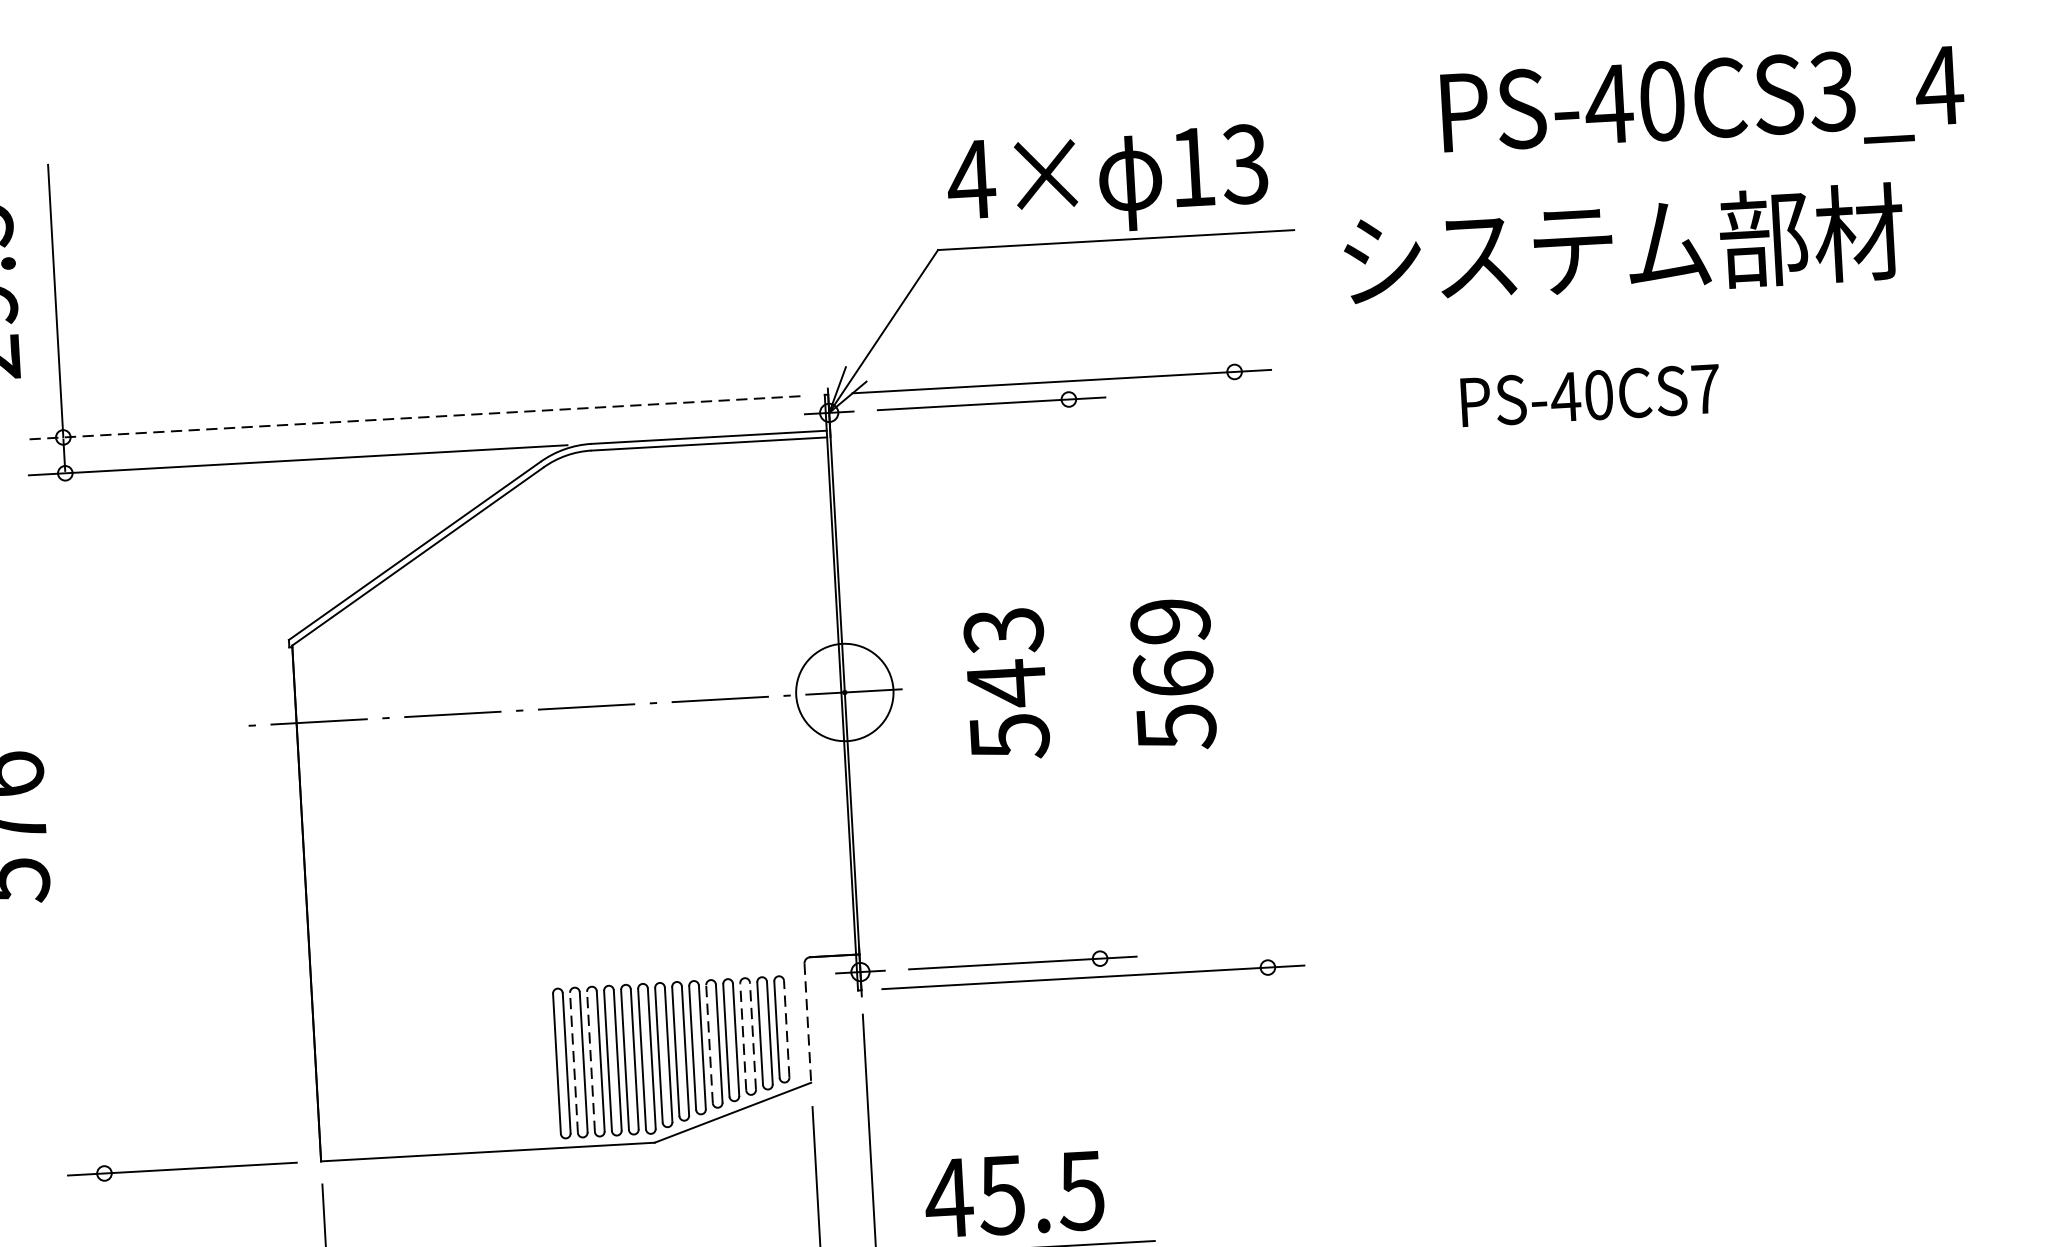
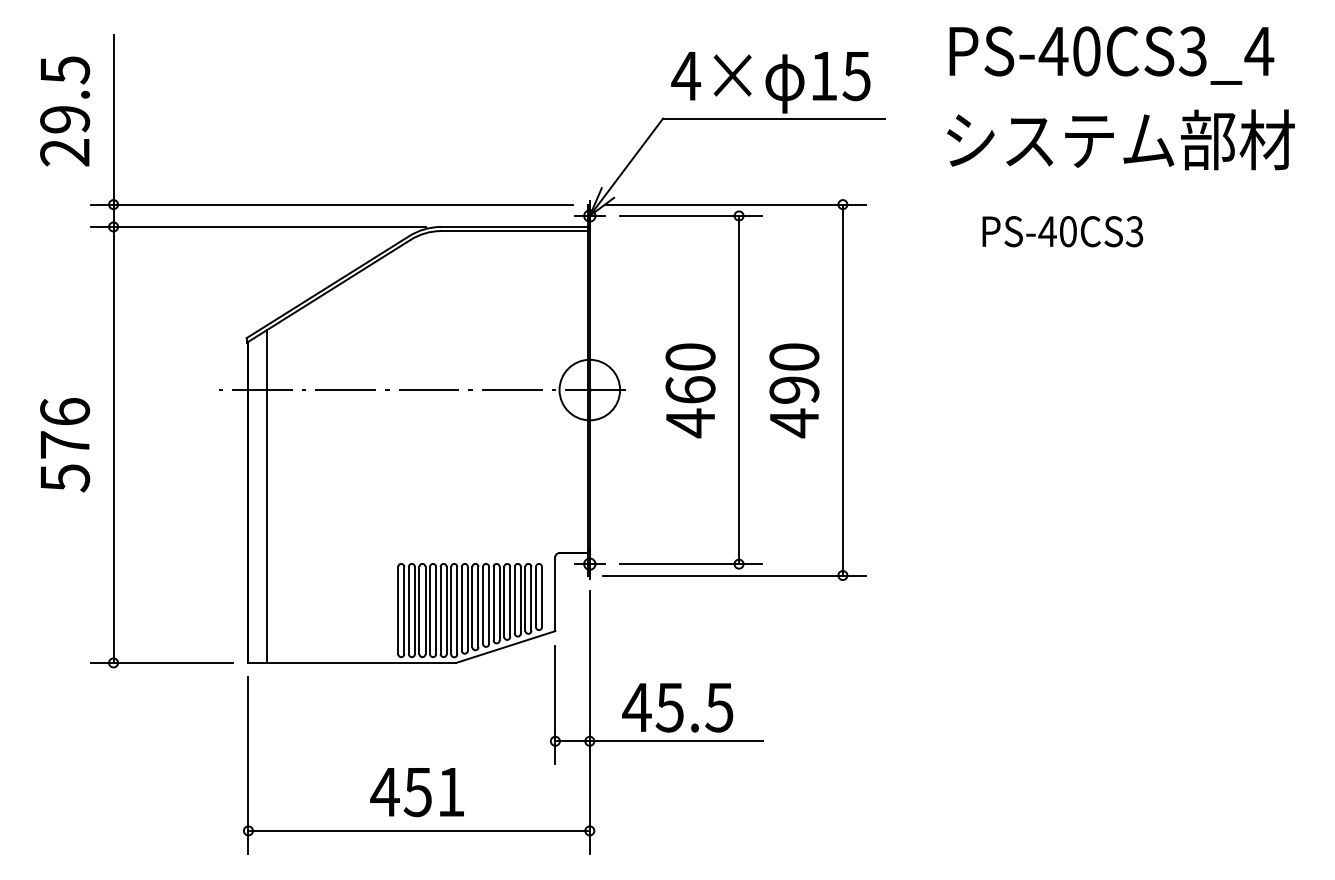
text: (1702, 105) -> (1111, 55), moved
text: (1244, 163) -> (856, 75), 13 -> 15
text: (1623, 245) -> (1120, 139), moved
text: (1705, 388) -> (1134, 231), PS-40CS7 -> PS-40CS3
line: (413, 417) -> (331, 204), dashed -> solid
line: (1250, 668) -> (842, 389), added
text: (1173, 674) -> (794, 390), 569 -> 490
line: (1085, 678) -> (739, 389), added
text: (1006, 684) -> (690, 390), 543 -> 460
line: (84, 822) -> (113, 444), added
line: (336, 890) -> (267, 495), added
line: (808, 1023) -> (555, 594), dashed -> solid
line: (787, 1028) -> (542, 596), dashed -> solid
line: (742, 1035) -> (514, 599), dashed -> solid
line: (752, 1035) -> (520, 599), dashed -> solid
line: (709, 1043) -> (493, 603), dashed -> solid
line: (591, 1061) -> (419, 610), dashed -> solid
line: (573, 1062) -> (408, 610), dashed -> solid

